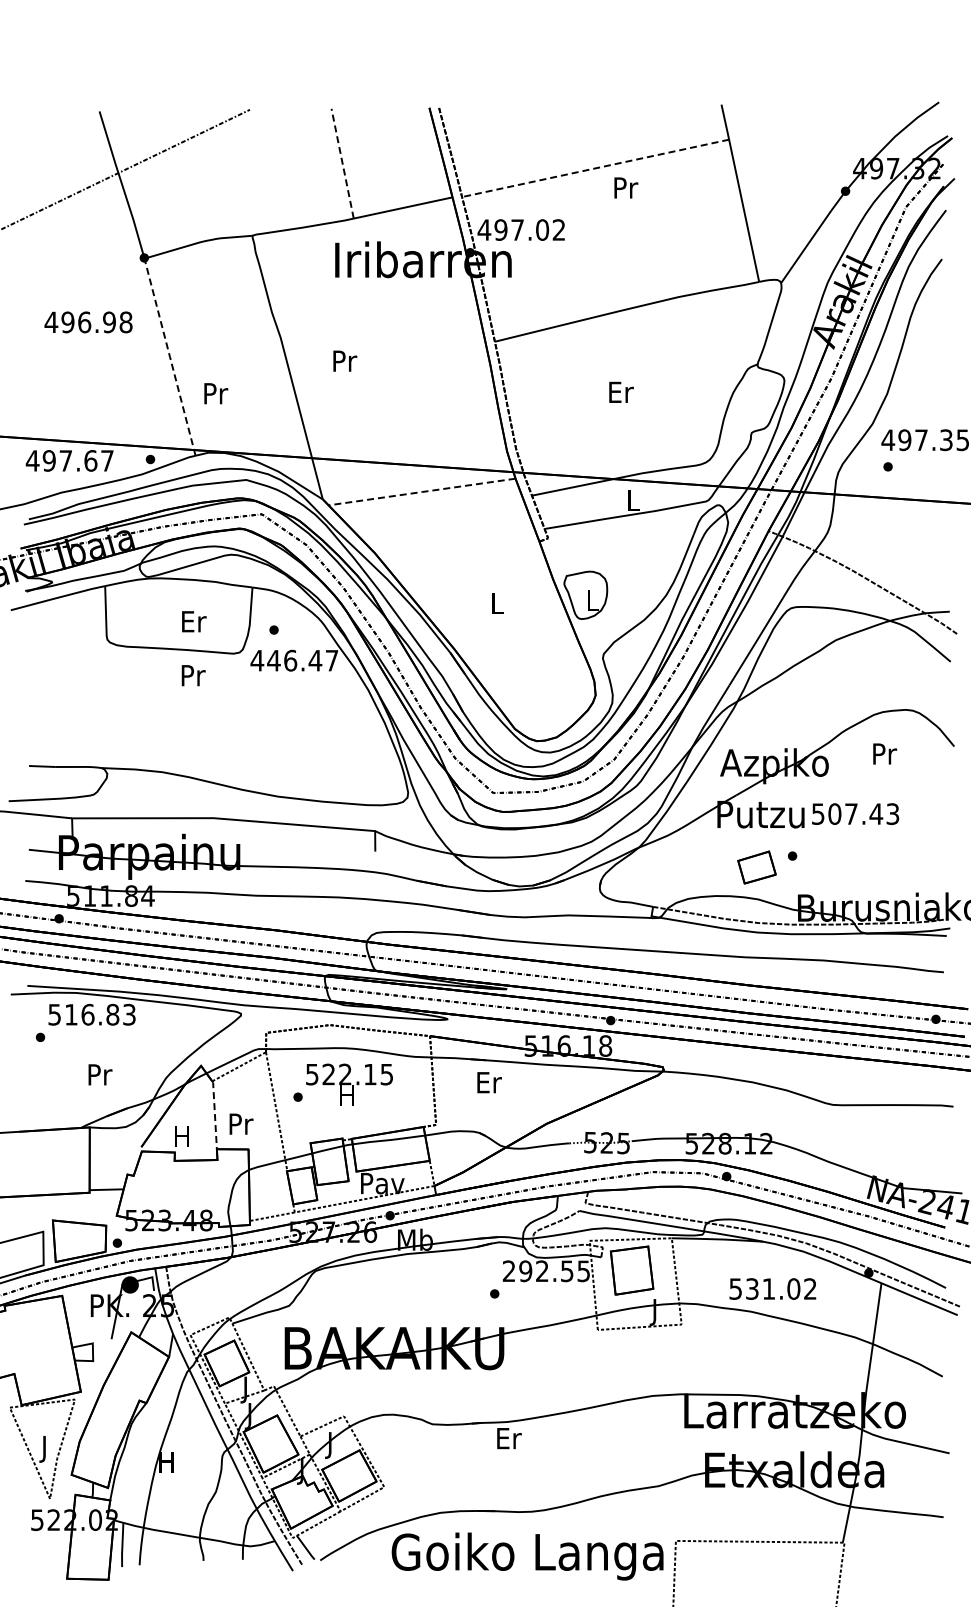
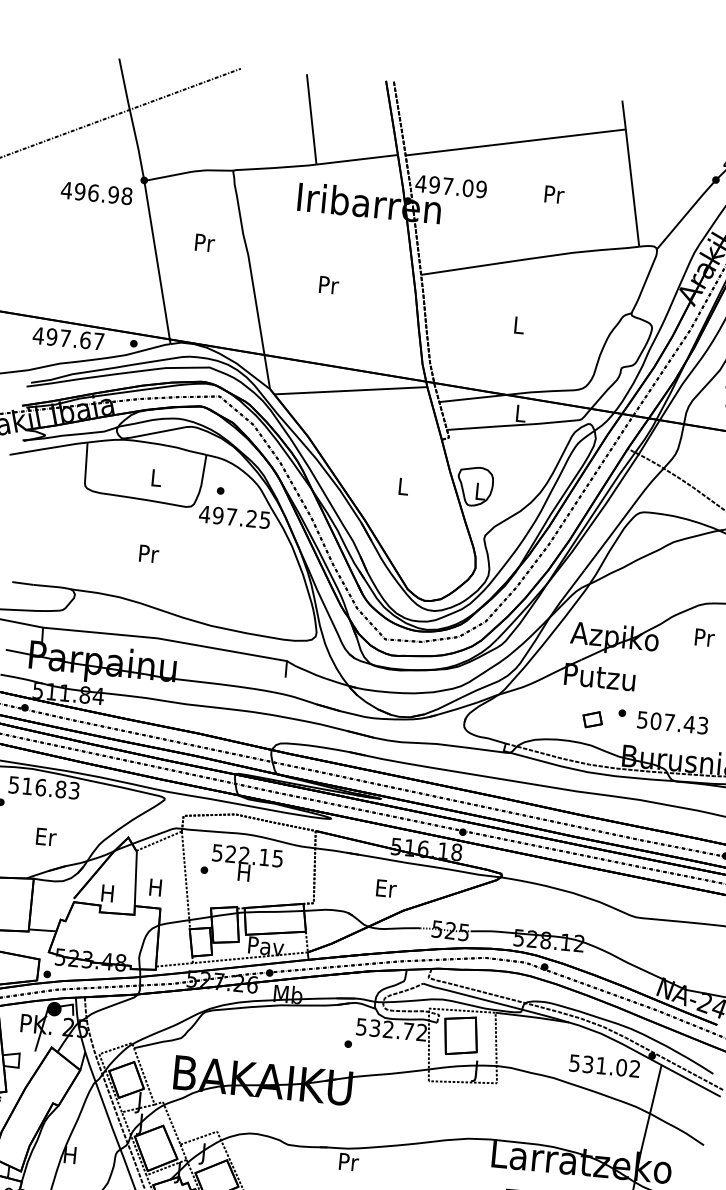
line: (342, 163) -> (311, 119), dashed -> solid
line: (595, 168) -> (515, 142), dashed -> solid
text: (626, 187) -> (554, 194), moved
text: (558, 229) -> (481, 189), 497.02 -> 497.09
text: (88, 322) -> (96, 193), moved
line: (169, 356) -> (157, 261), dashed -> solid
text: (345, 360) -> (329, 284), moved
text: (621, 391) -> (519, 324), Er -> L
text: (216, 393) -> (205, 242), moved
line: (422, 492) -> (351, 391), dashed -> solid
text: (194, 621) -> (157, 477), Er -> L
text: (302, 660) -> (241, 517), 446.47 -> 497.25
text: (193, 675) -> (149, 553), moved
text: (855, 813) -> (672, 722), moved
part: (756, 867) -> (592, 719), size x0.62
text: (100, 1074) -> (46, 836), Pr -> Er
text: (489, 1082) -> (386, 888), moved
line: (214, 1114) -> (135, 877), dashed -> solid
text: (241, 1123) -> (156, 887), Pr -> H
text: (545, 1271) -> (390, 1029), 292.55 -> 532.72
text: (772, 1288) -> (604, 1065), moved
text: (509, 1438) -> (349, 1162), Er -> Pr

